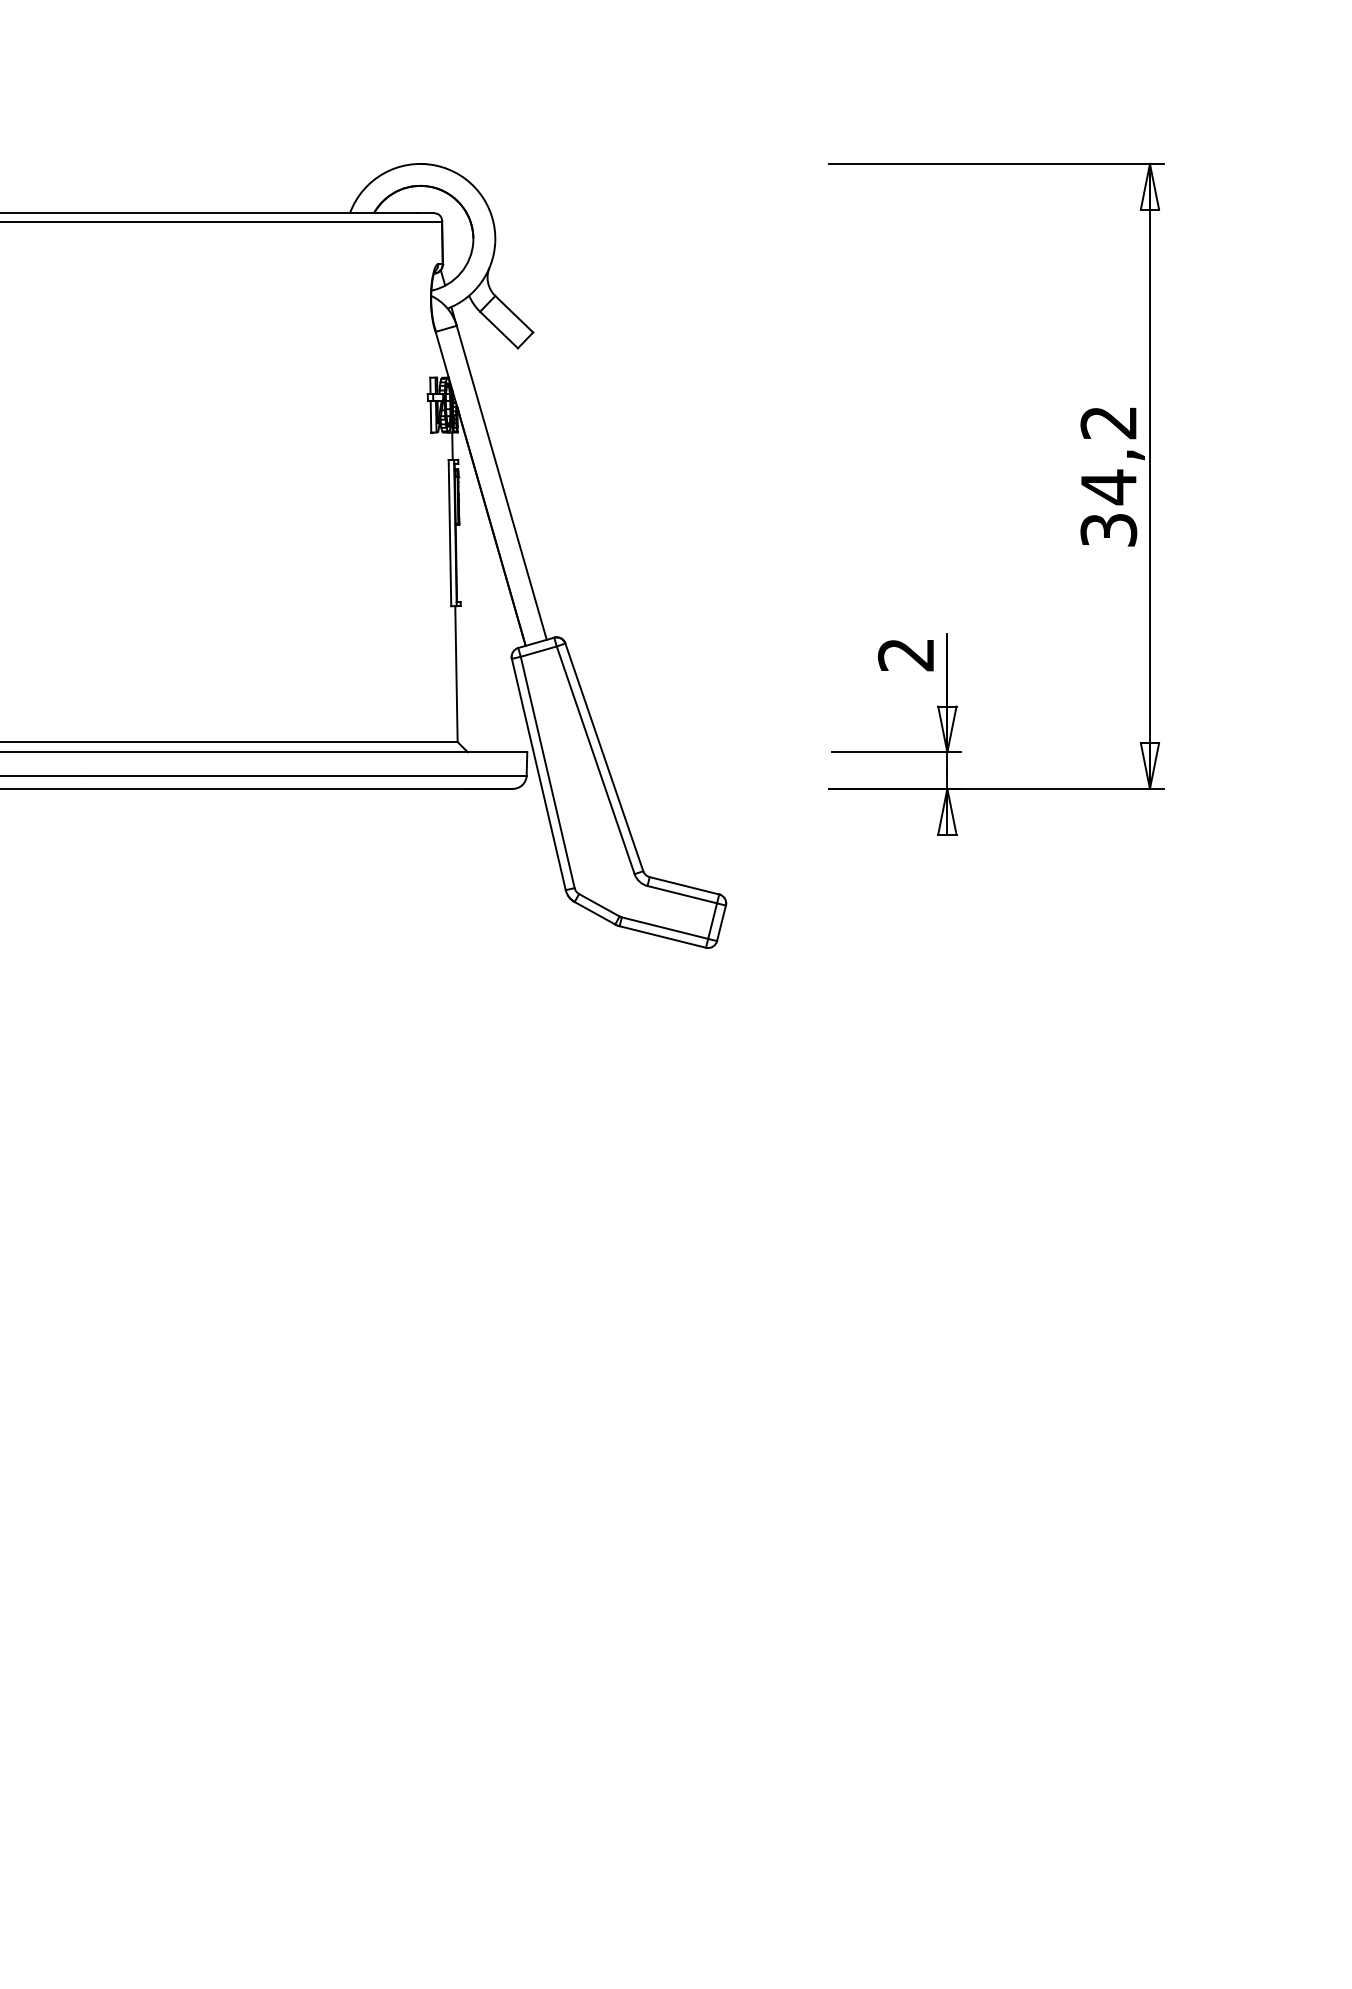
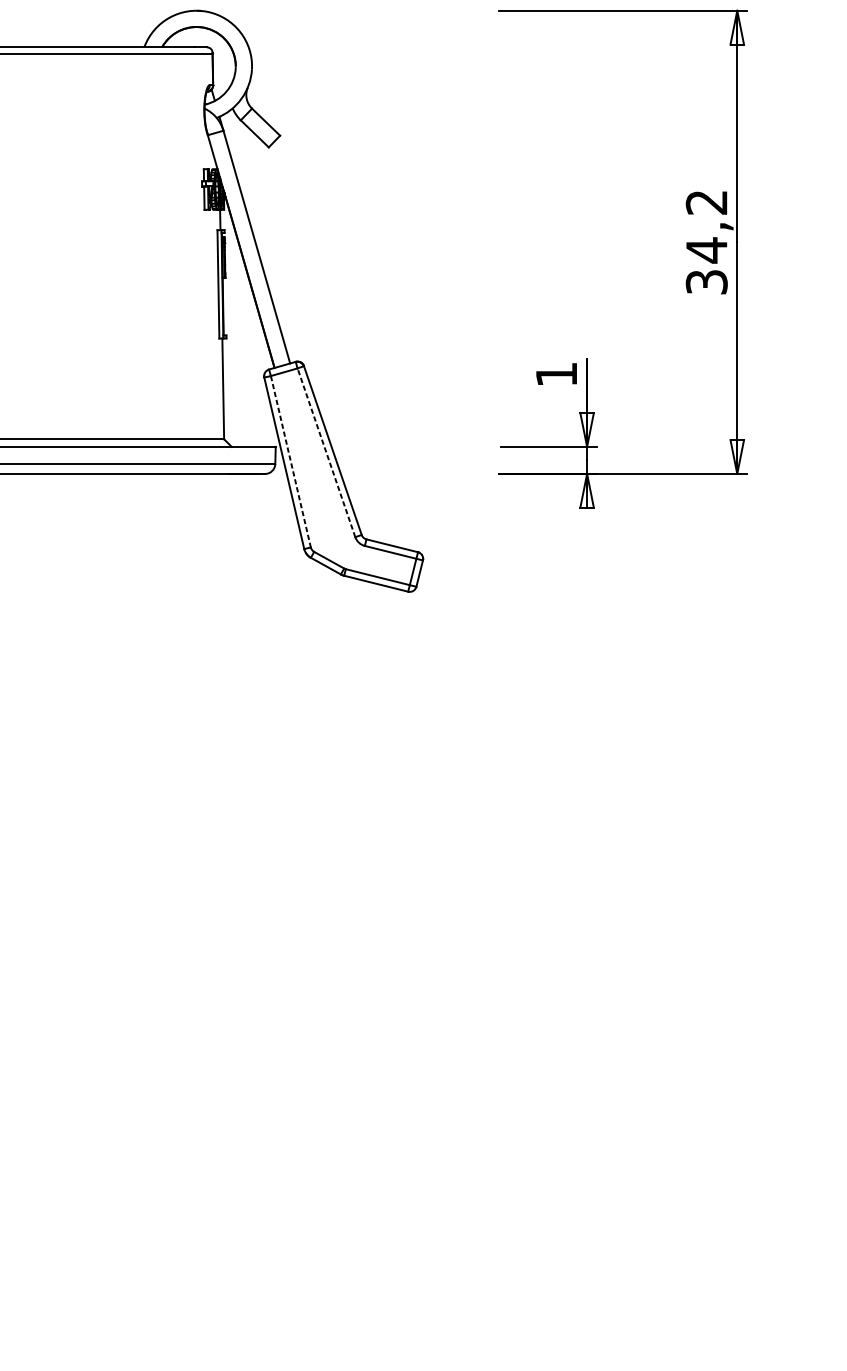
text: (905, 655) -> (556, 375), 2 -> 1
line: (595, 759) -> (326, 452), solid -> dashed
line: (547, 772) -> (290, 461), solid -> dashed

